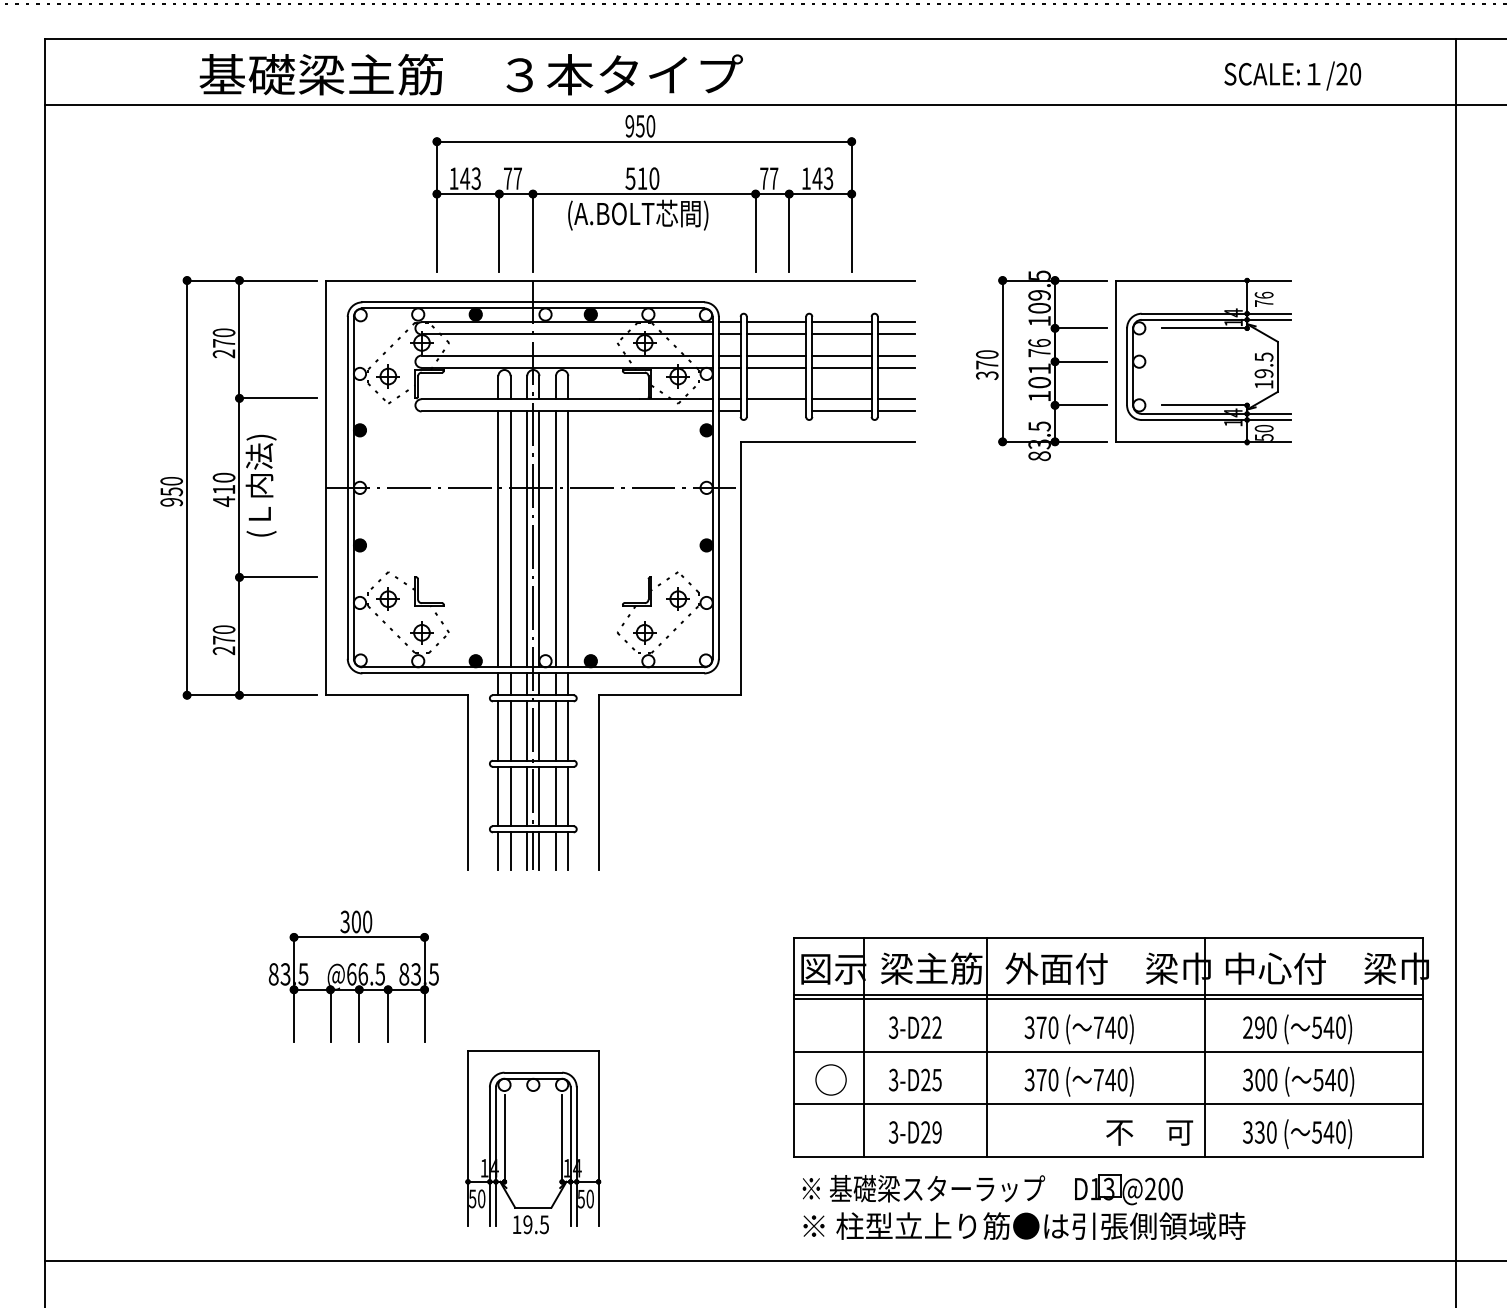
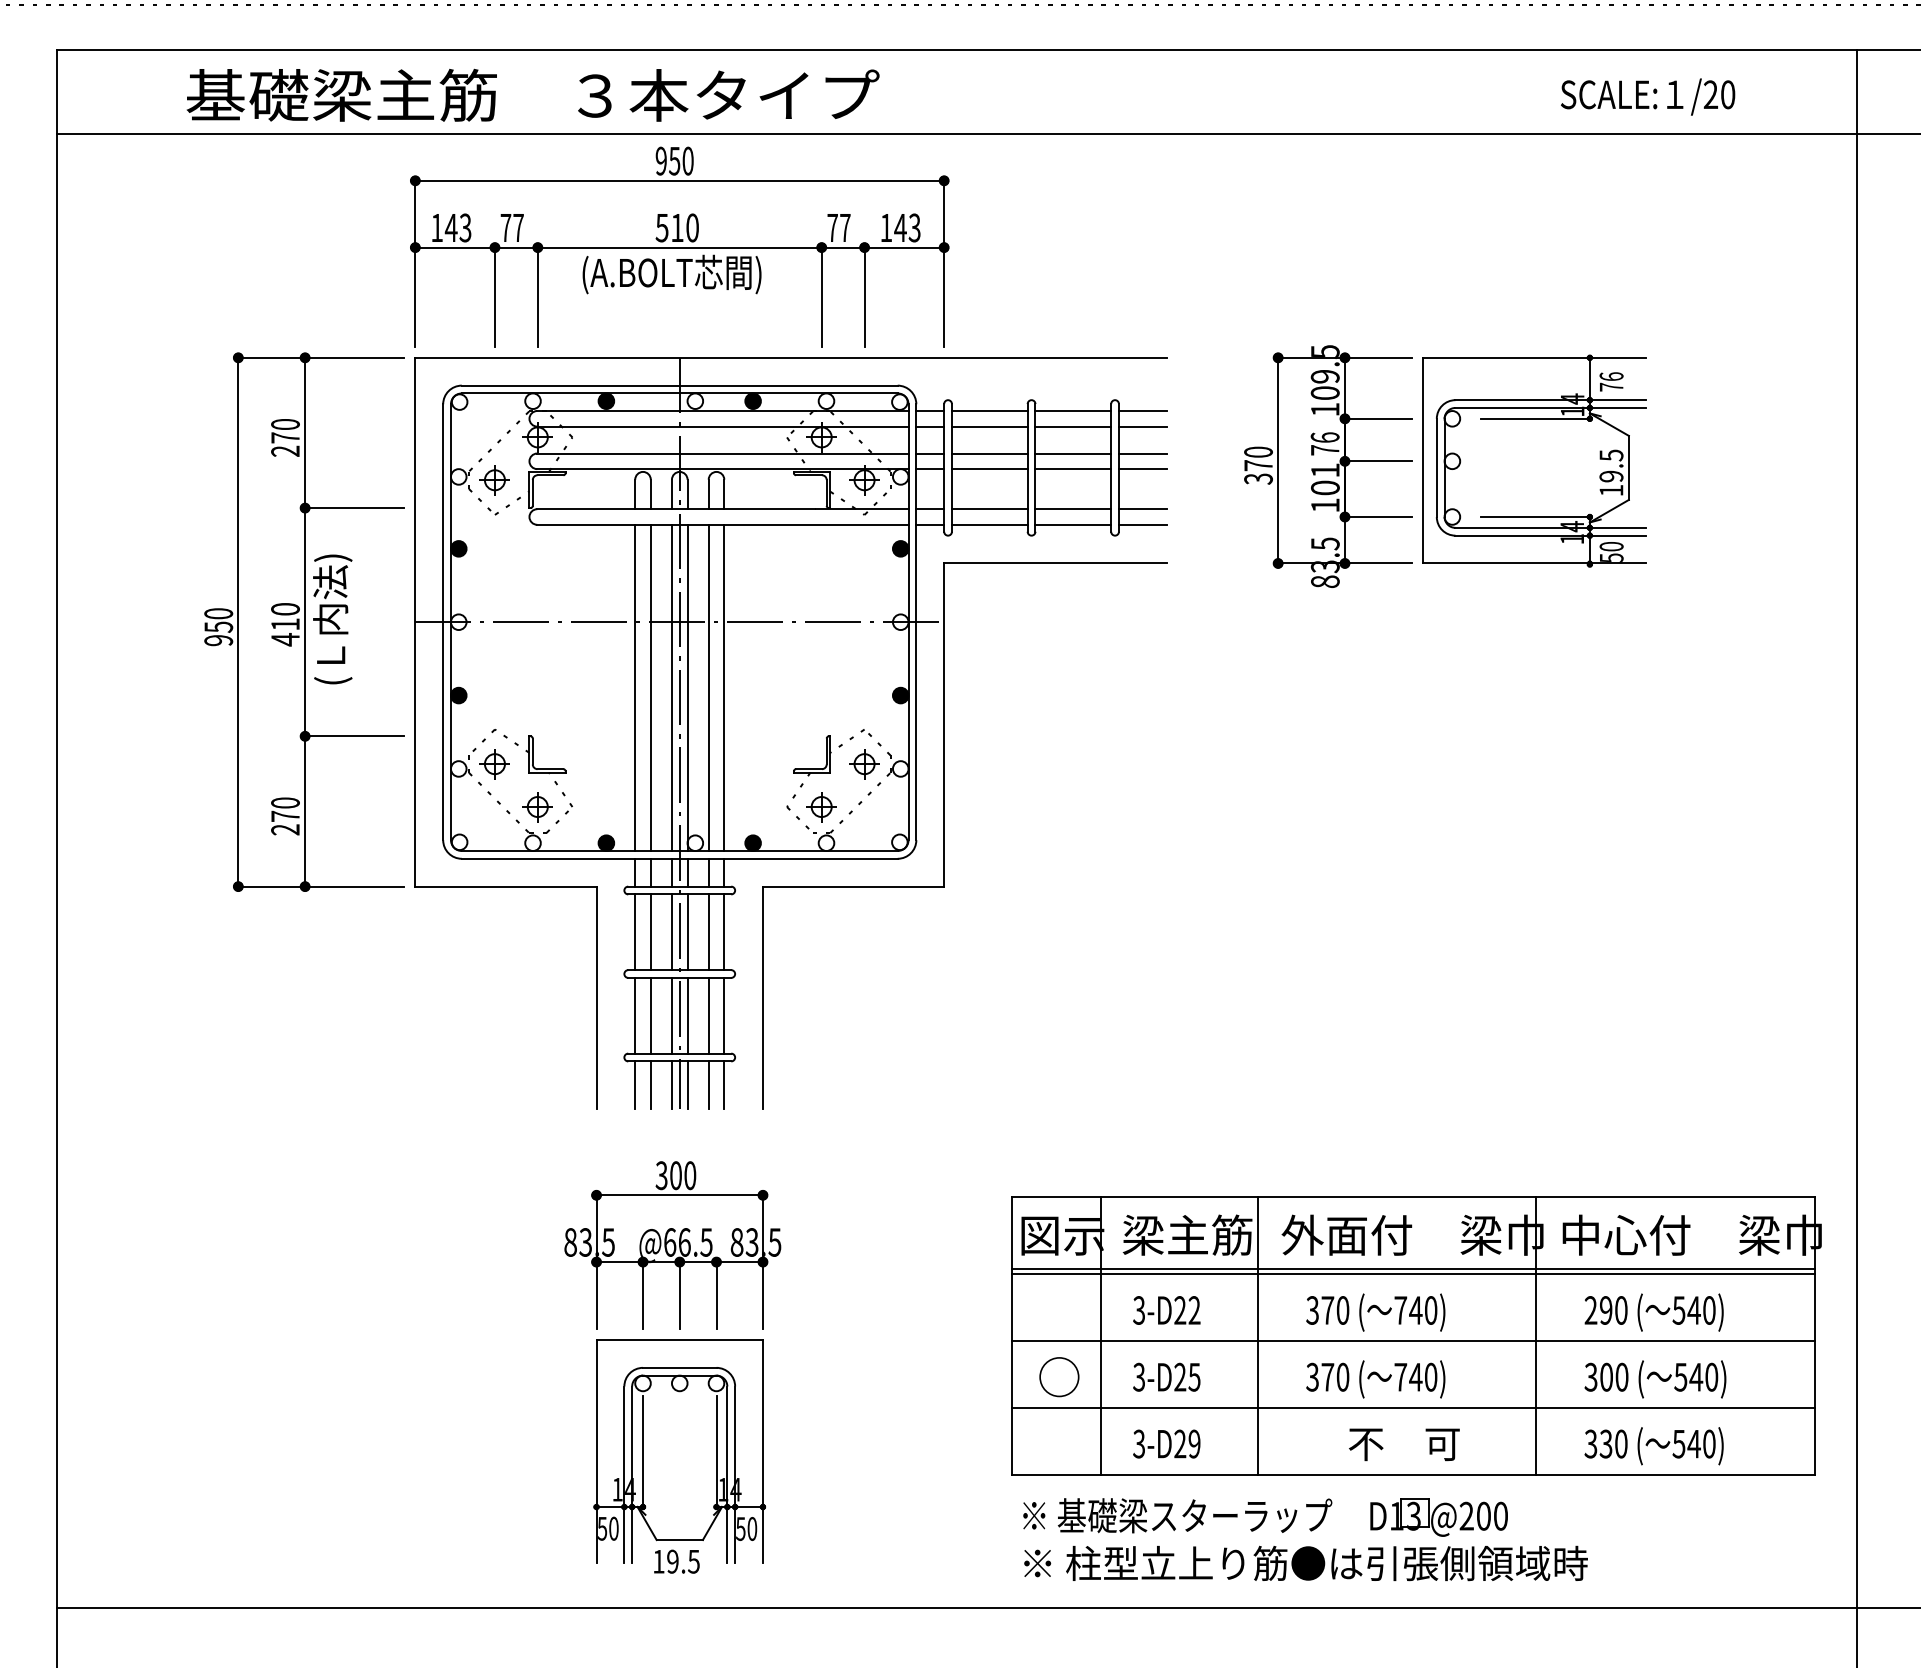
text: (470, 74) -> (532, 95), moved
part: (644, 193) -> (680, 246), moved
line: (776, 411) -> (989, 524), added
part: (353, 976) -> (672, 1245), moved
text: (1149, 1132) -> (1404, 1444), moved

